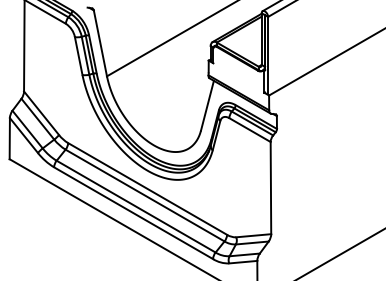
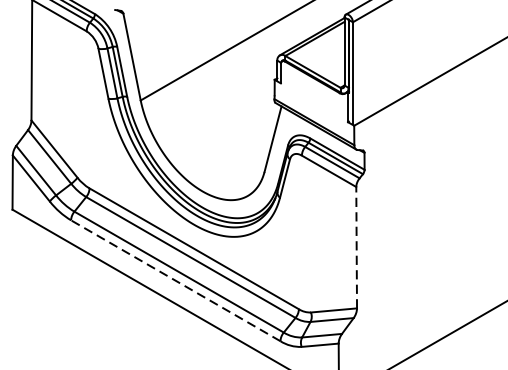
line: (270, 187) -> (356, 246), solid -> dashed
line: (133, 213) -> (175, 281), solid -> dashed

